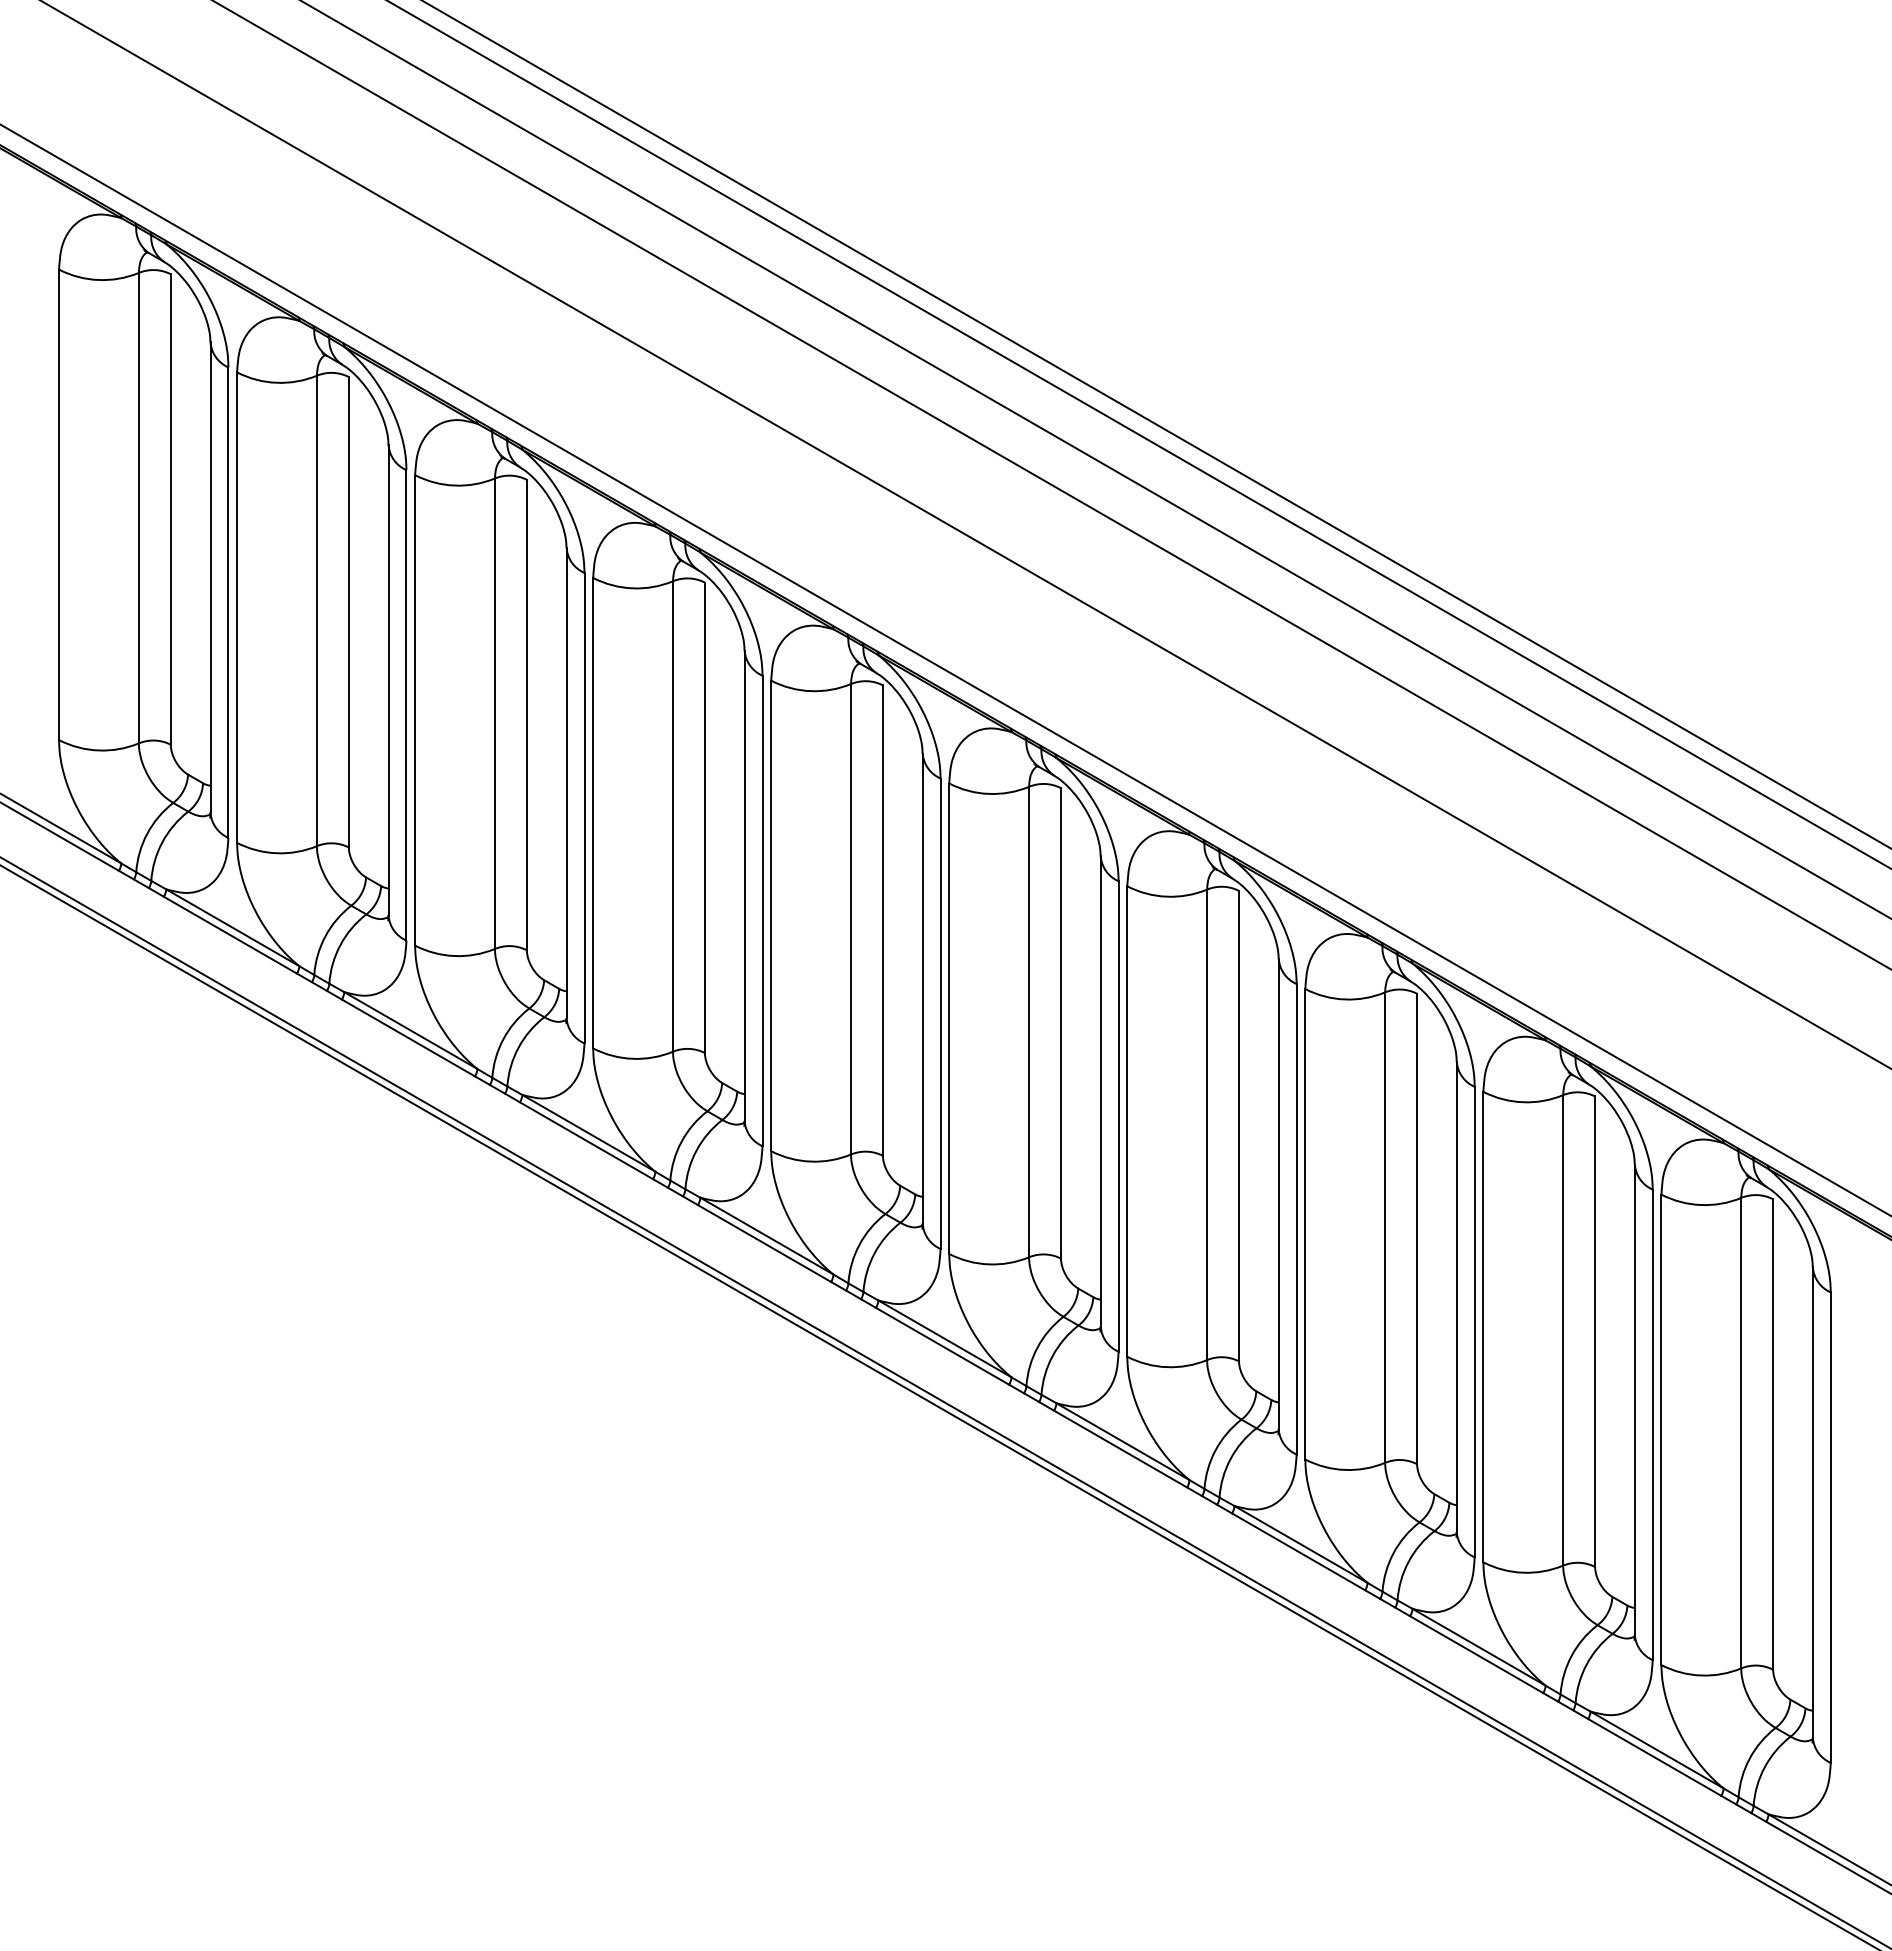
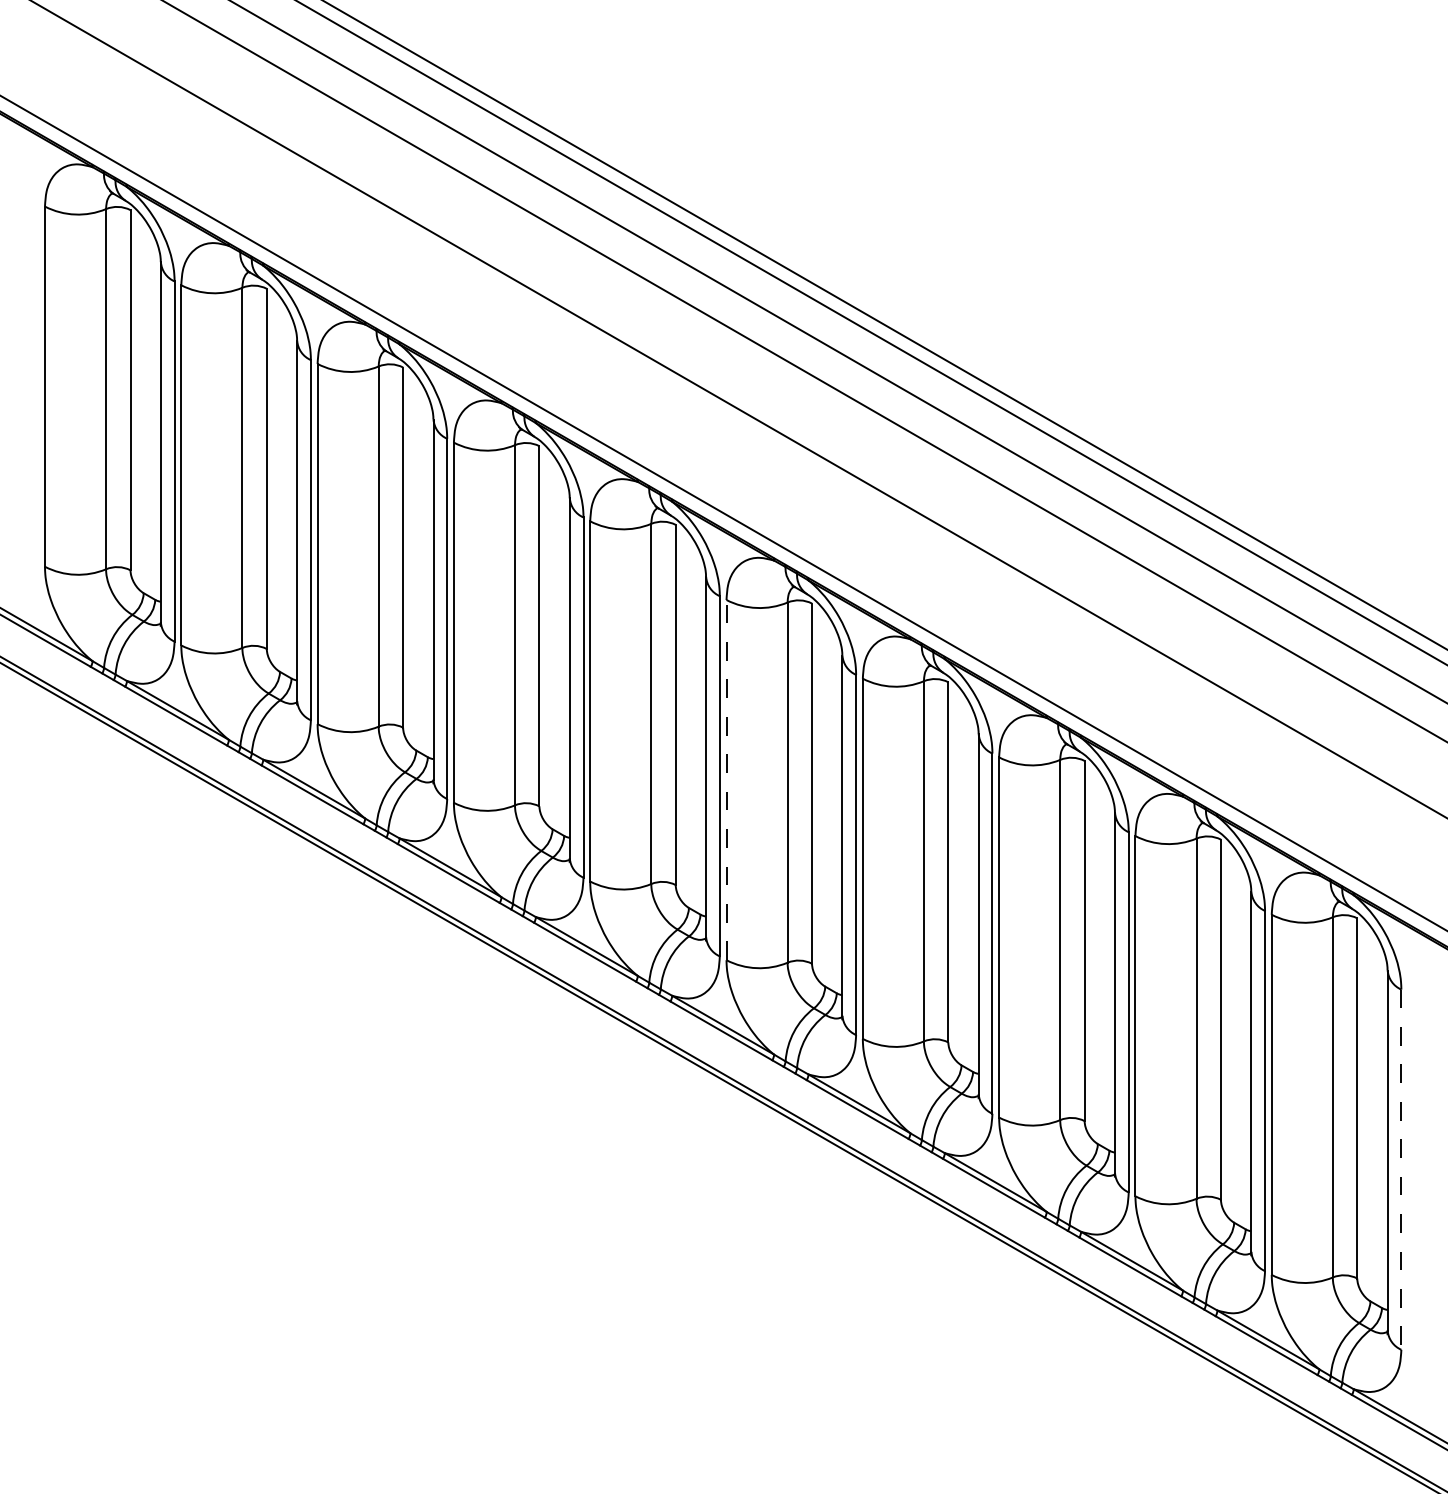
line: (949, 1018) -> (726, 779), solid -> dashed
line: (1830, 1528) -> (1401, 1170), solid -> dashed

